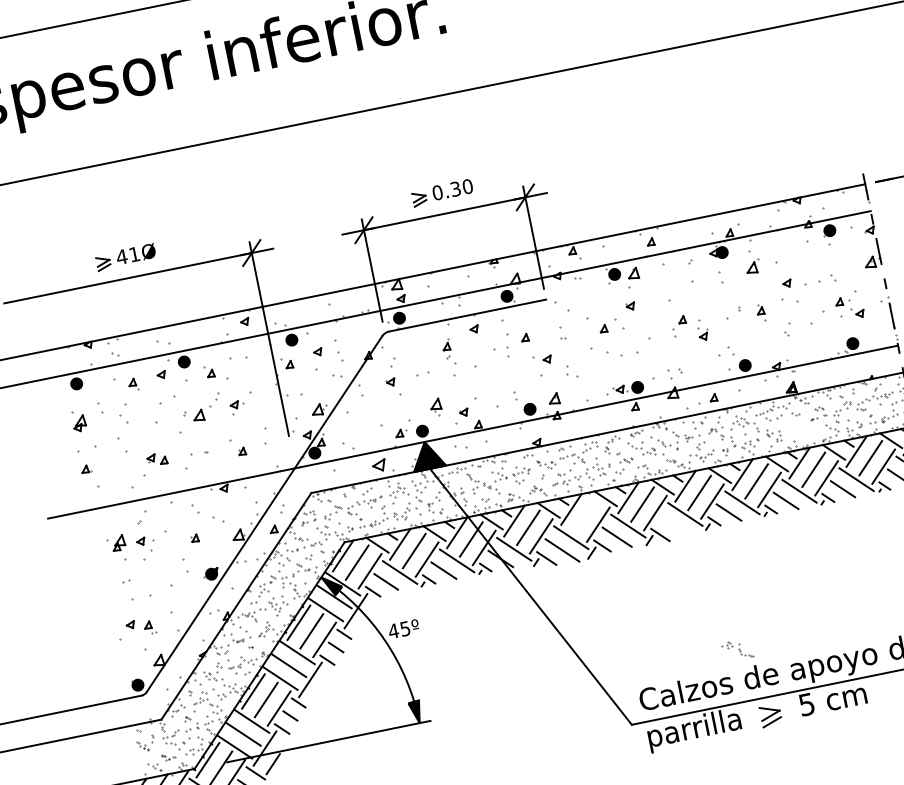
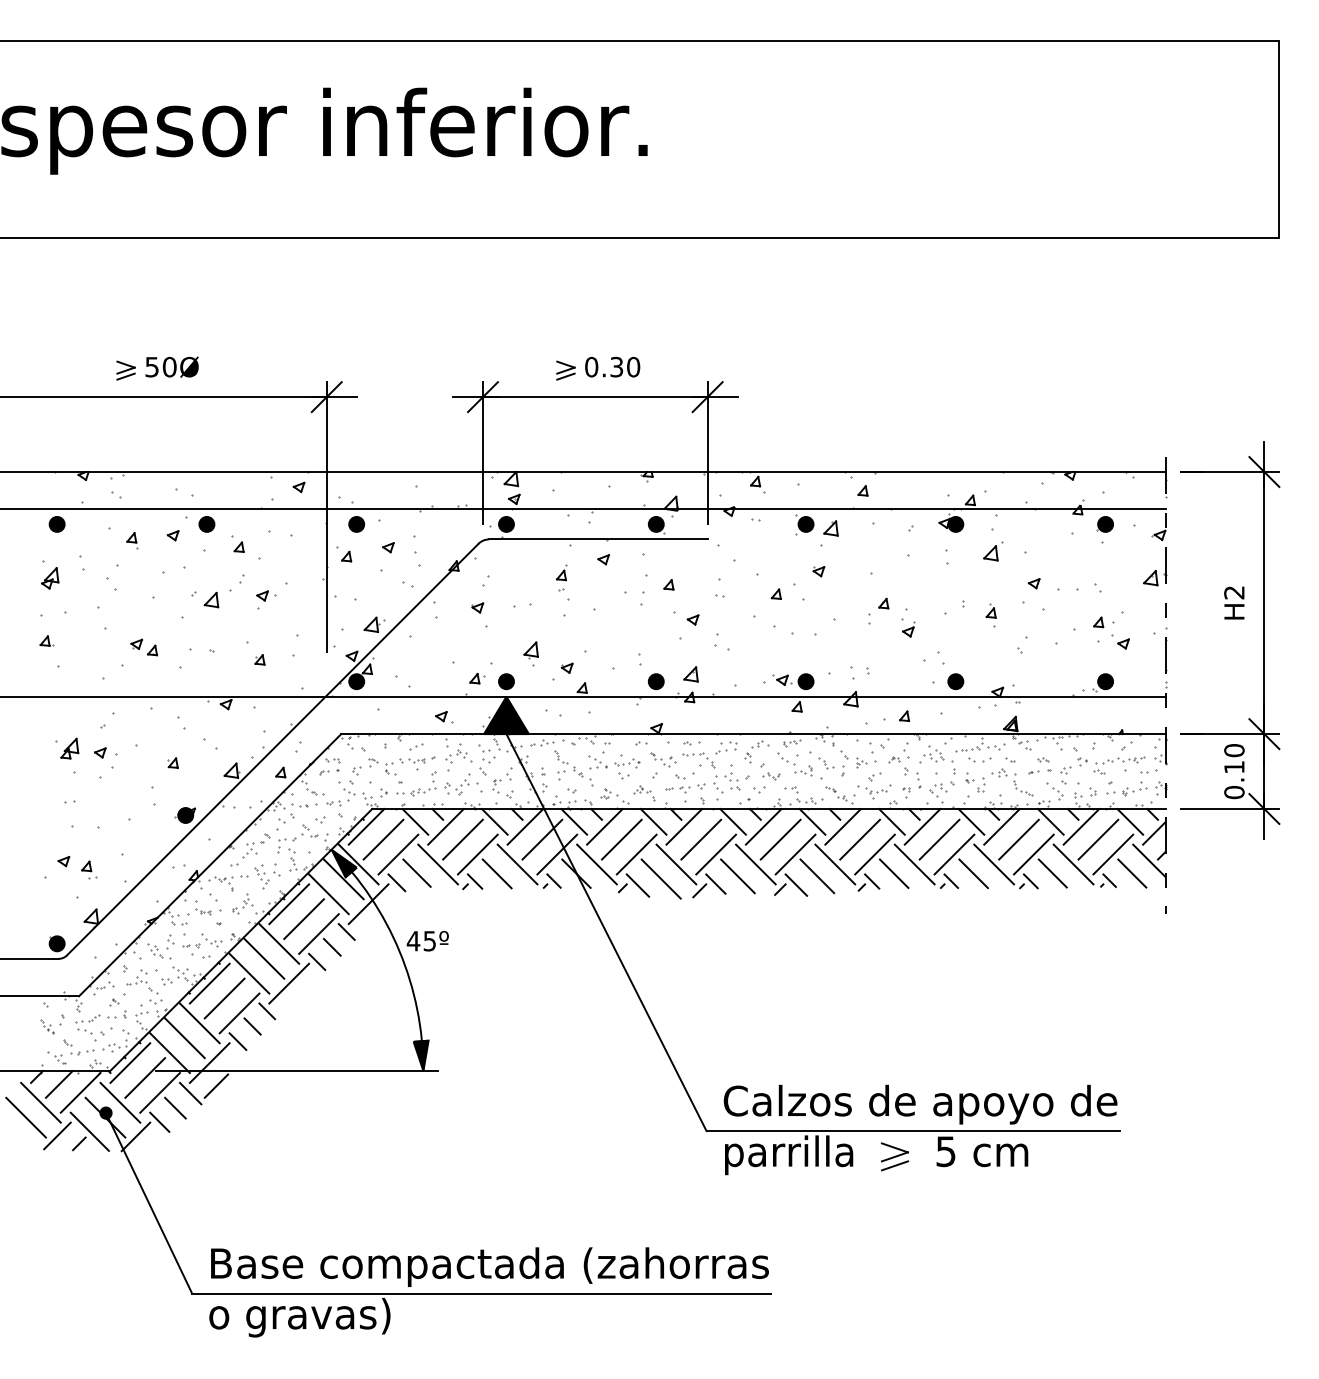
text: (127, 255) -> (160, 366), 41Ø -> 50Ø
part: (383, 466) -> (444, 717), size x0.62
line: (585, 516) -> (701, 839), added
line: (674, 525) -> (817, 876), added
part: (737, 650) -> (1012, 782), moved
part: (168, 756) -> (78, 1047), size x1.67

